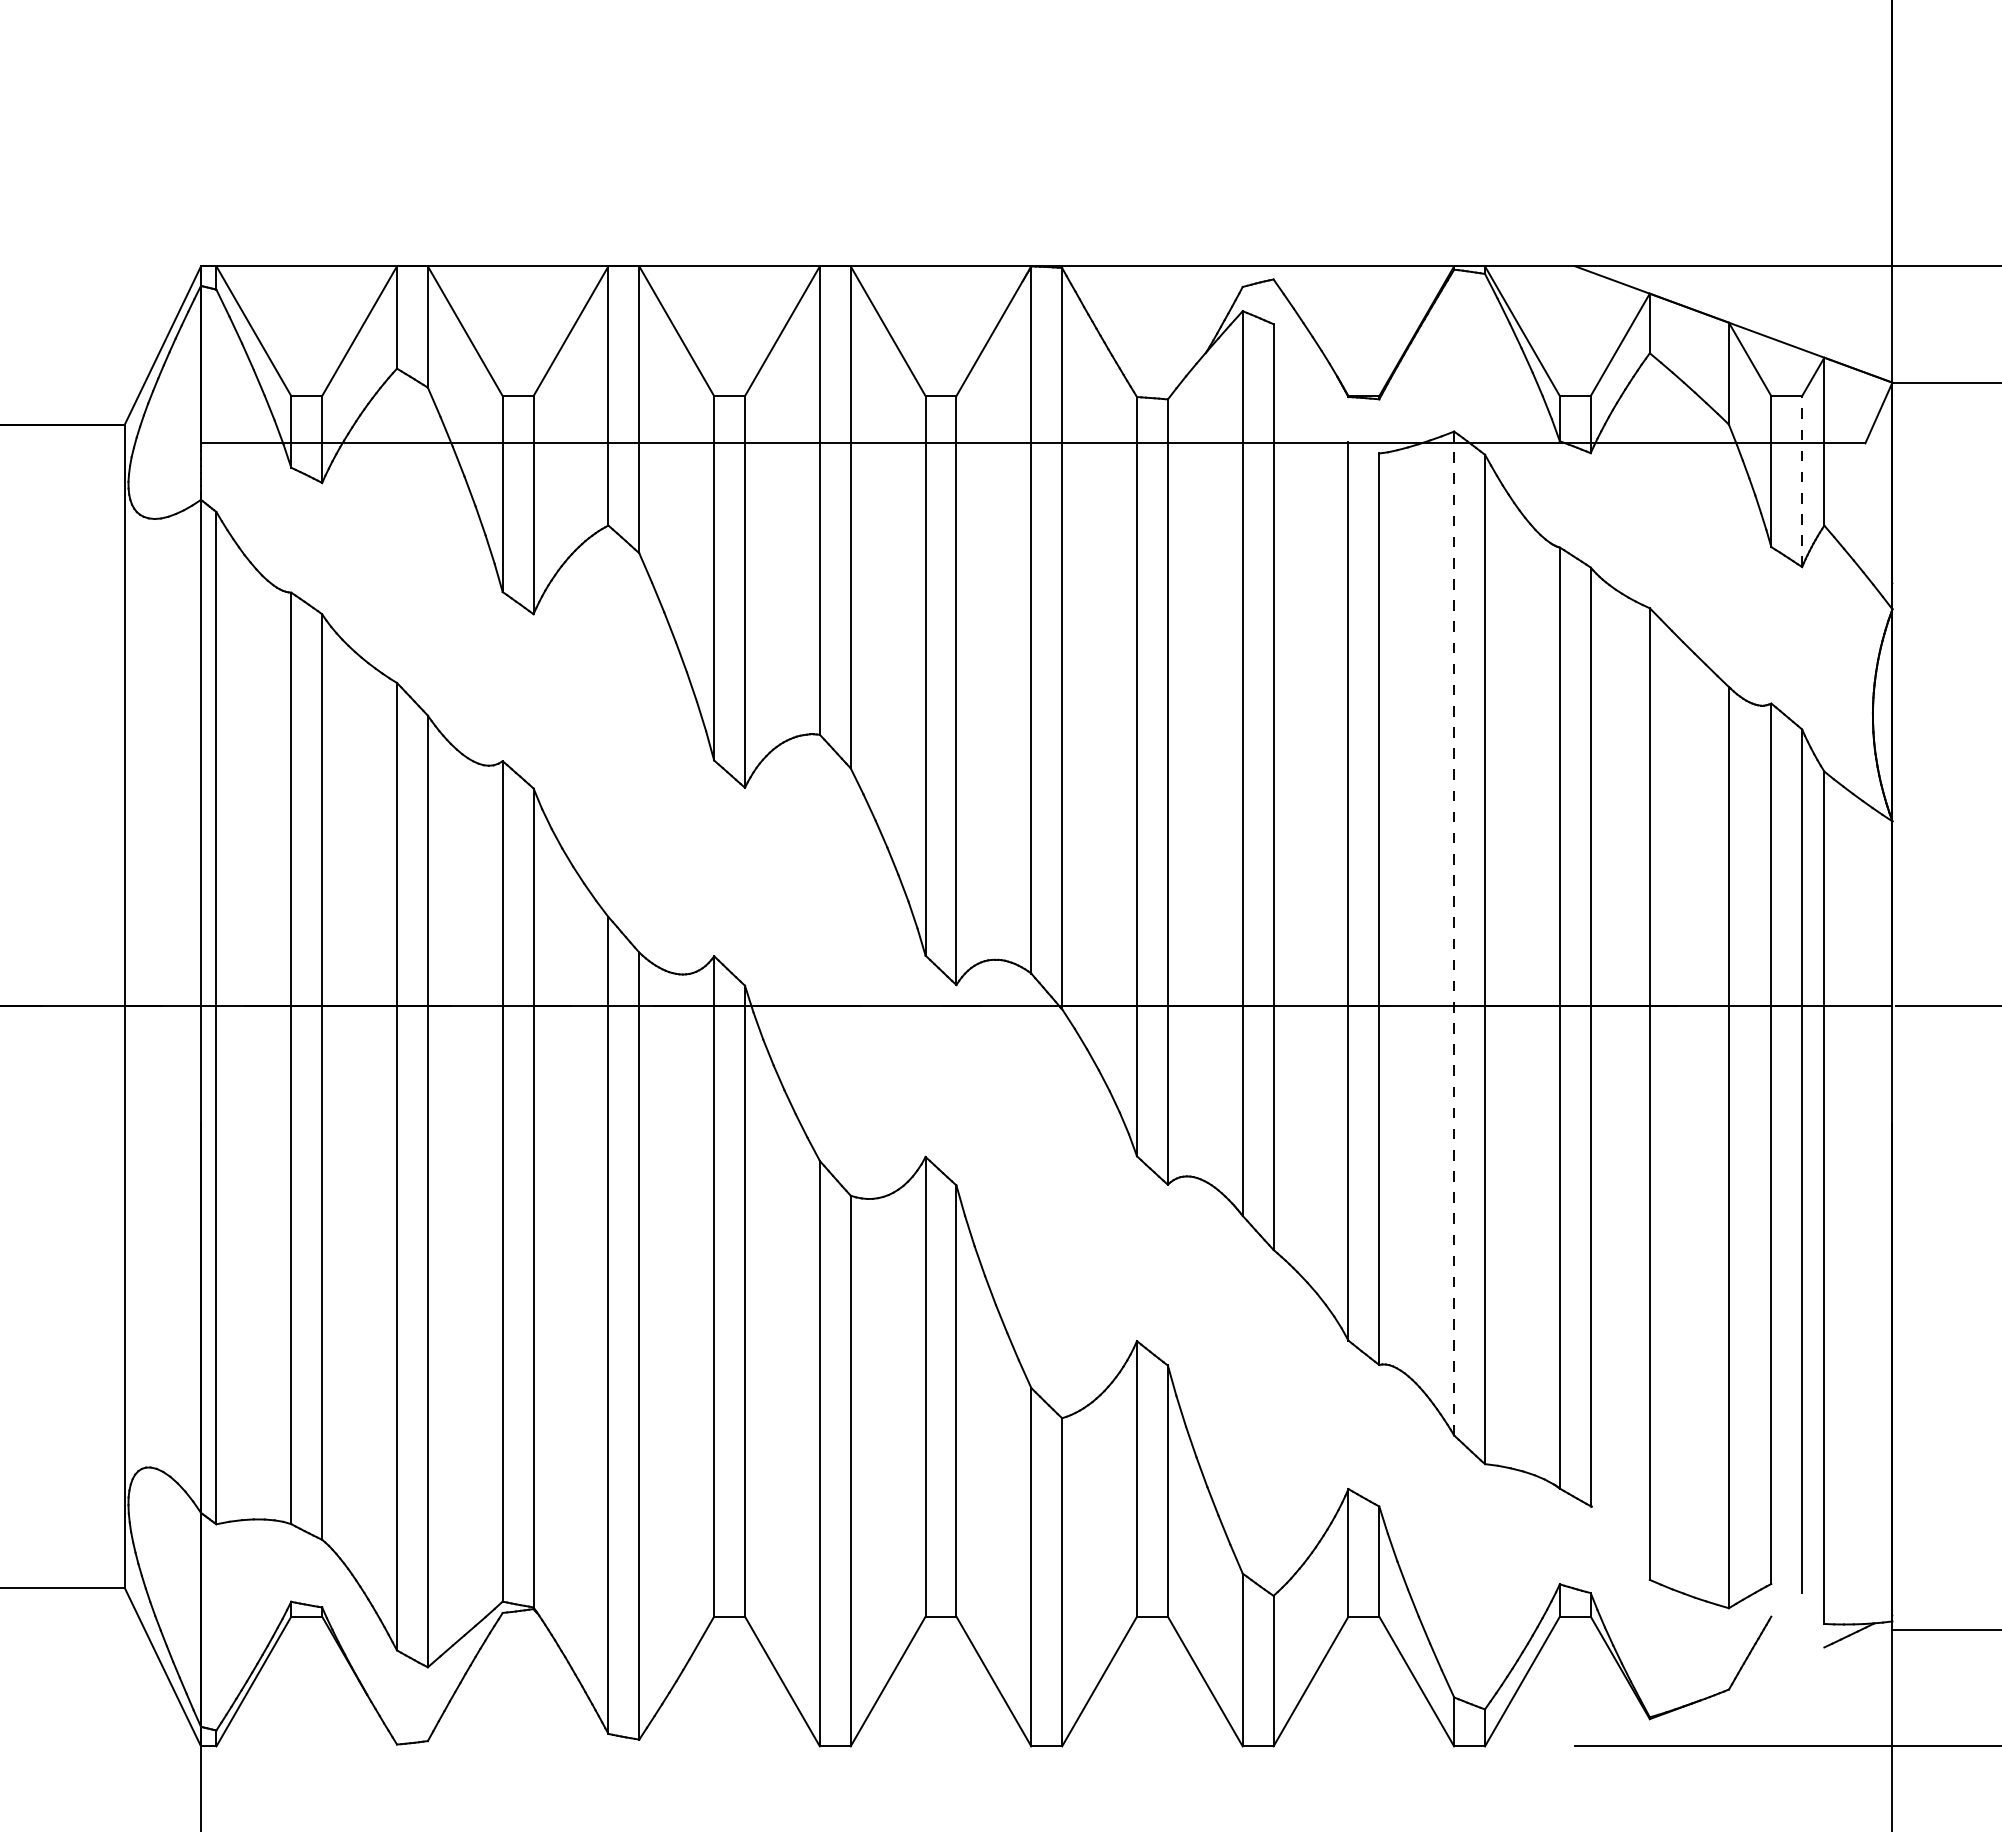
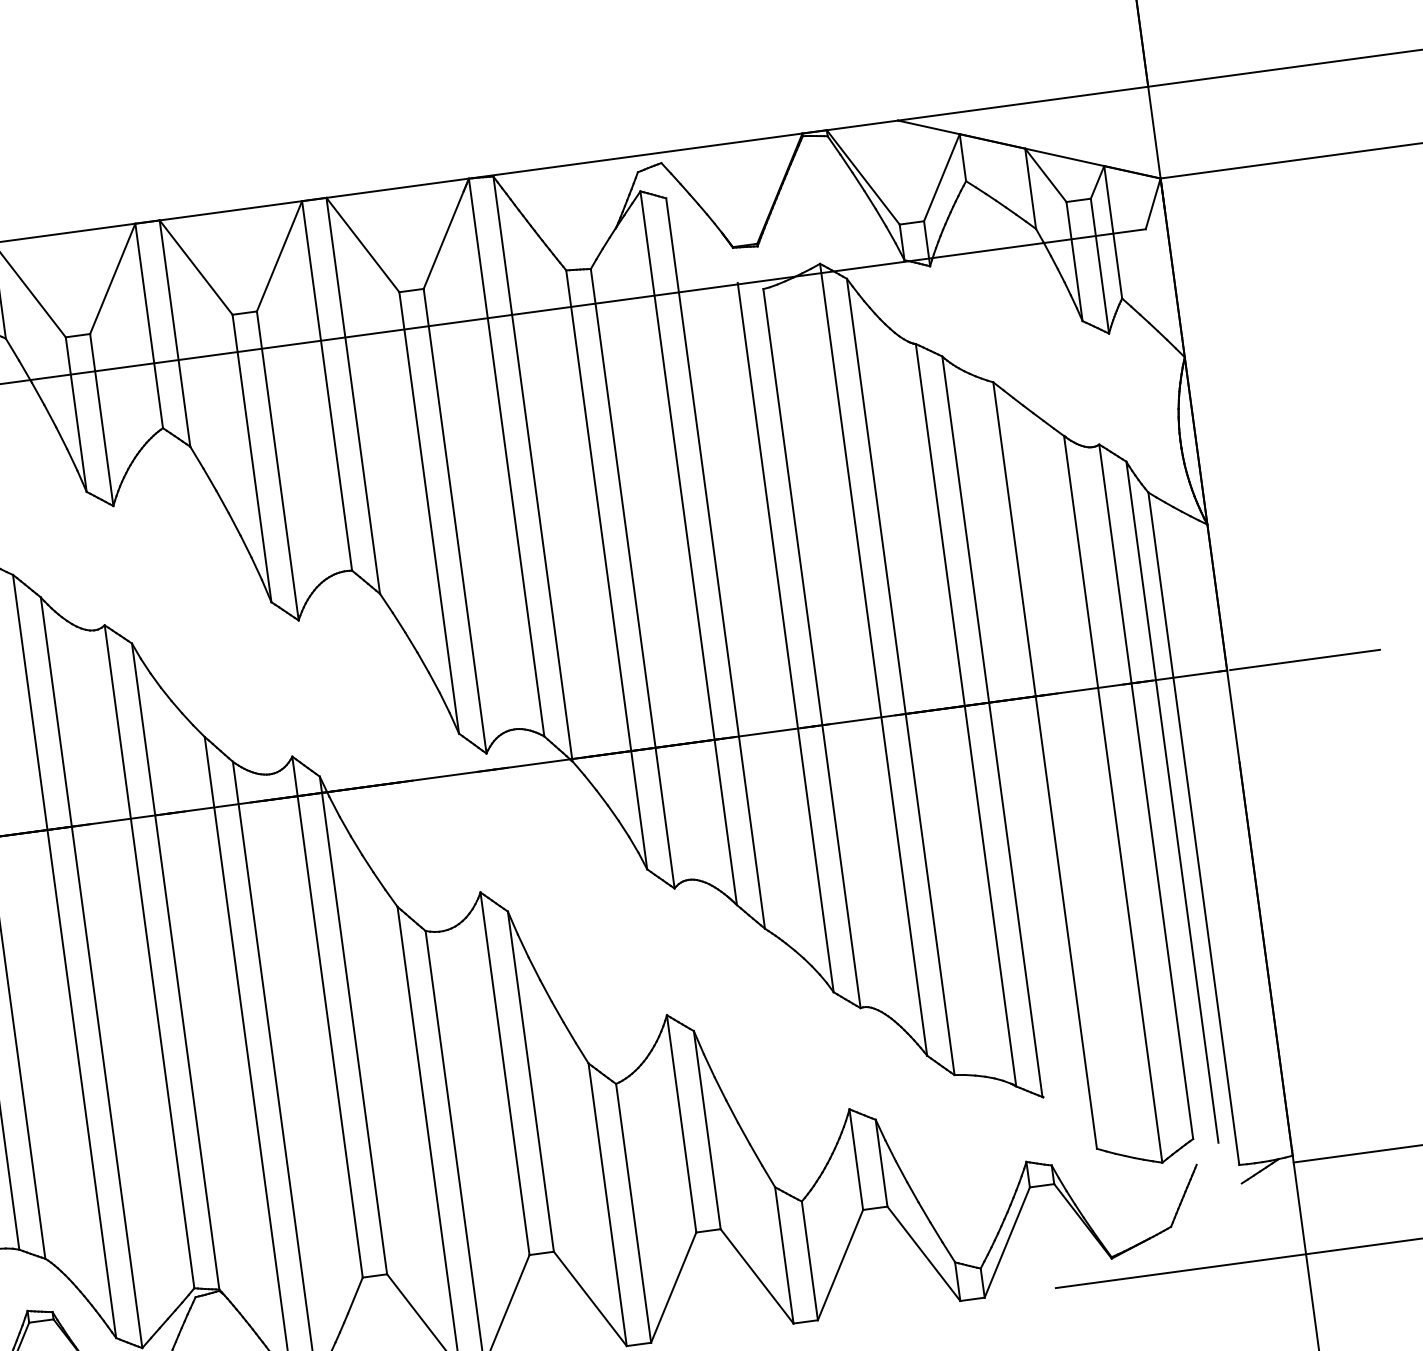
line: (1802, 481) -> (1100, 266), dashed -> solid
line: (1454, 933) -> (873, 659), dashed -> solid

